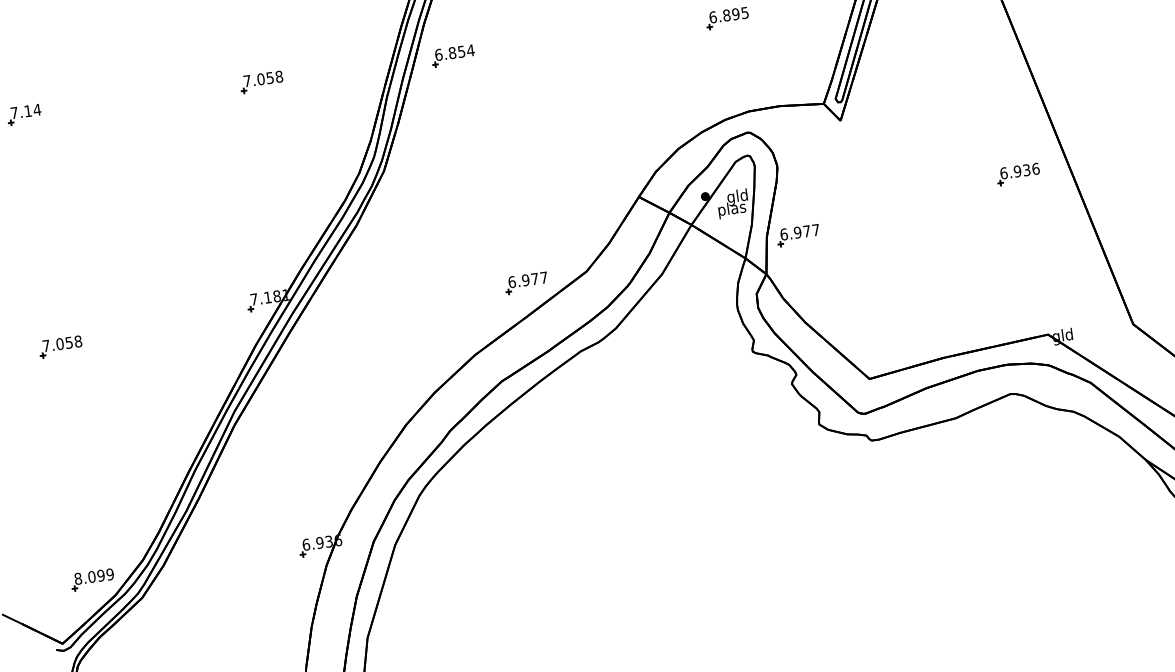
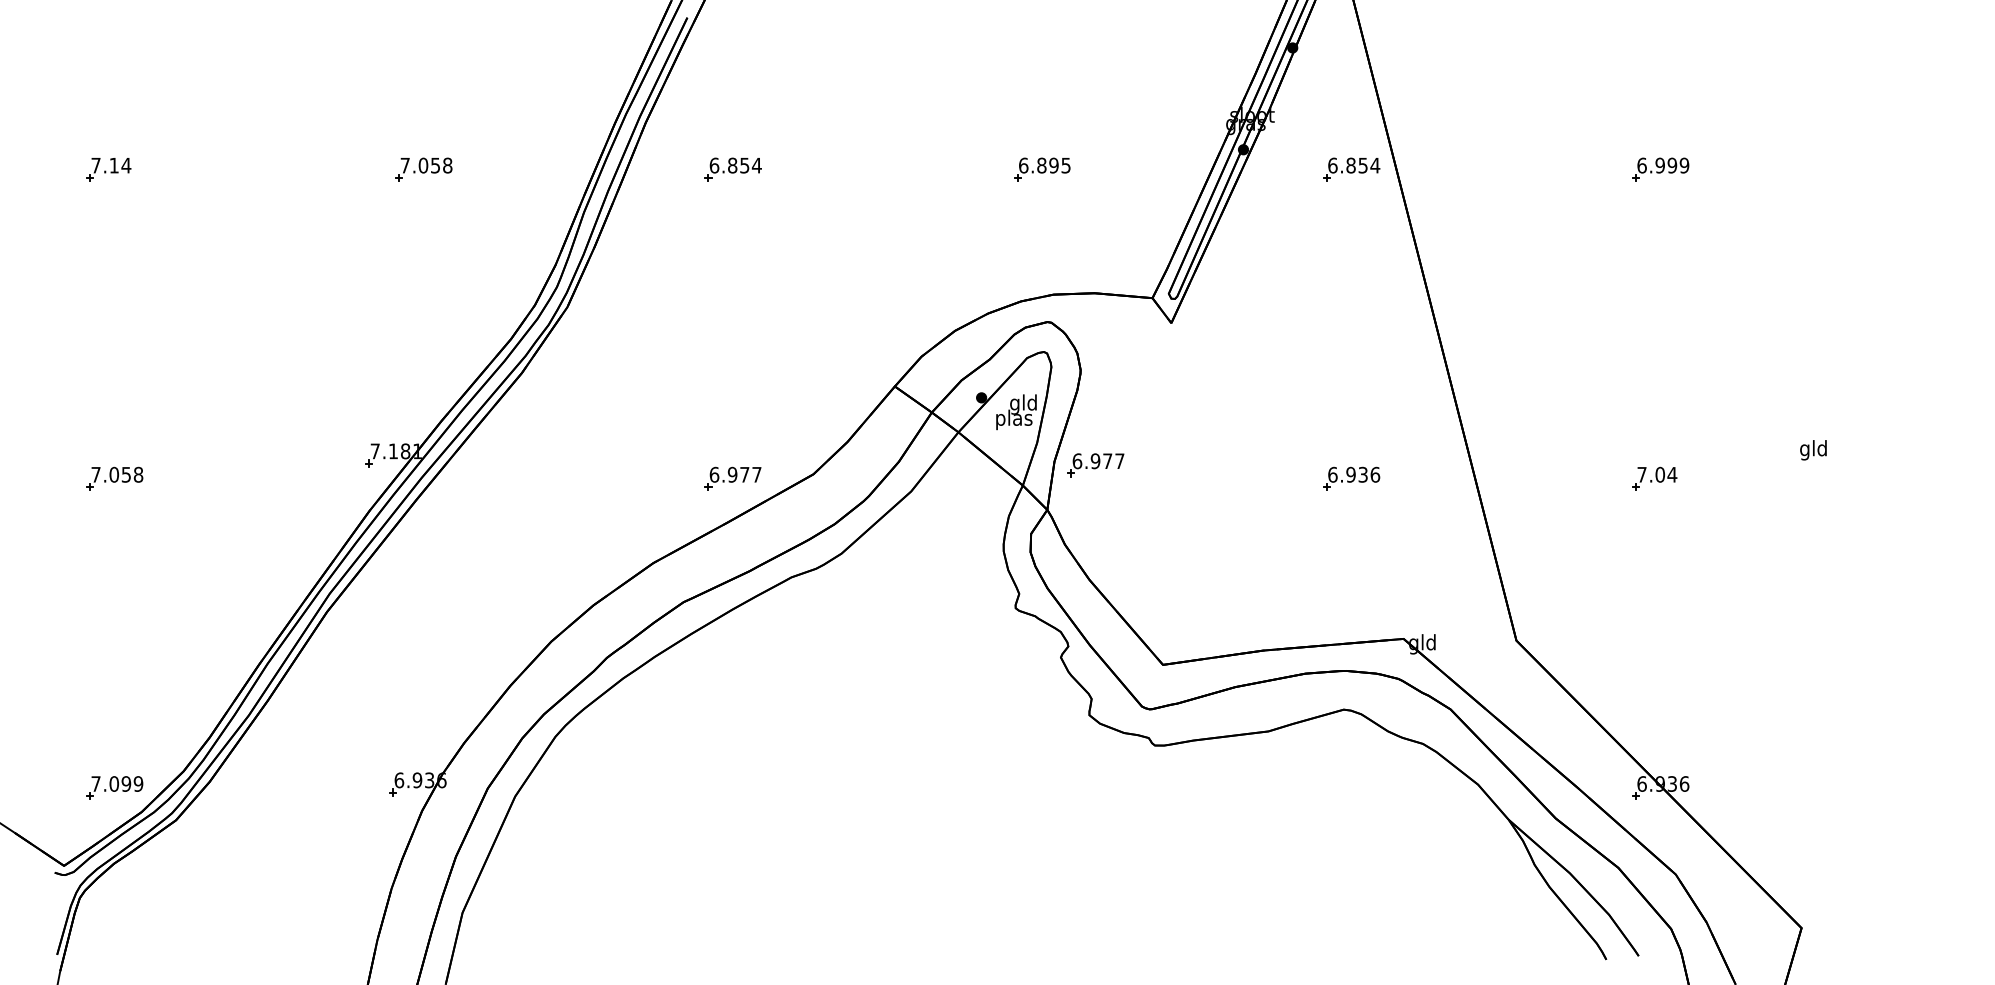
part: (452, 56) -> (732, 169), moved
part: (1018, 174) -> (1351, 478), moved
text: (77, 578) -> (95, 783), 8.099 -> 7.099

